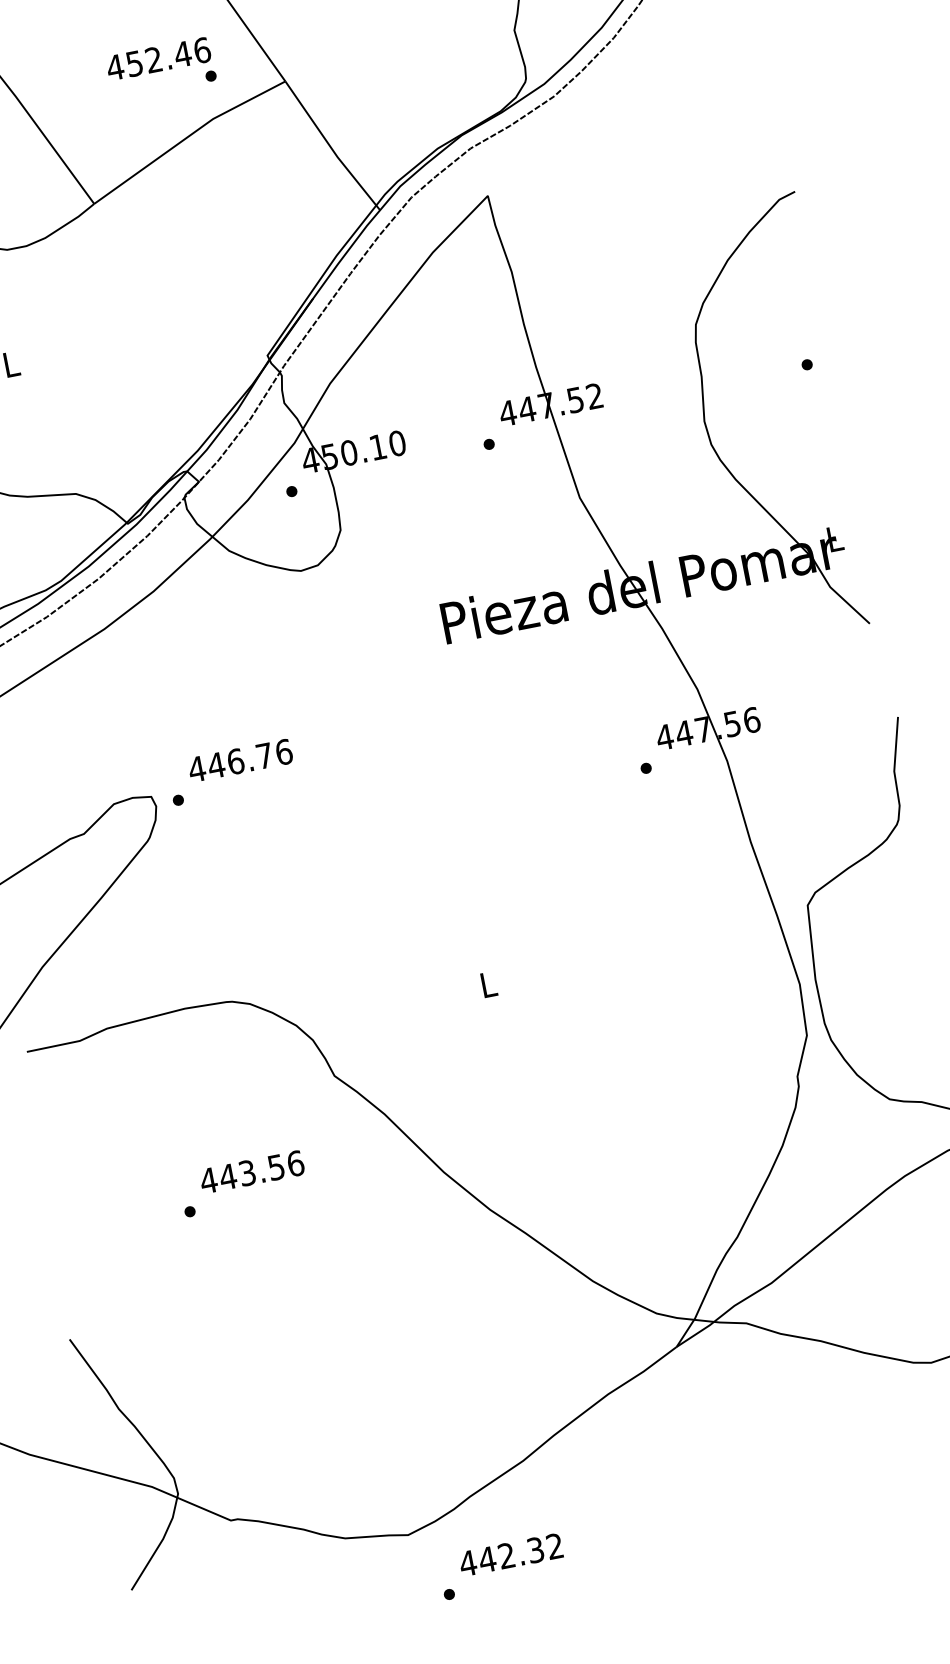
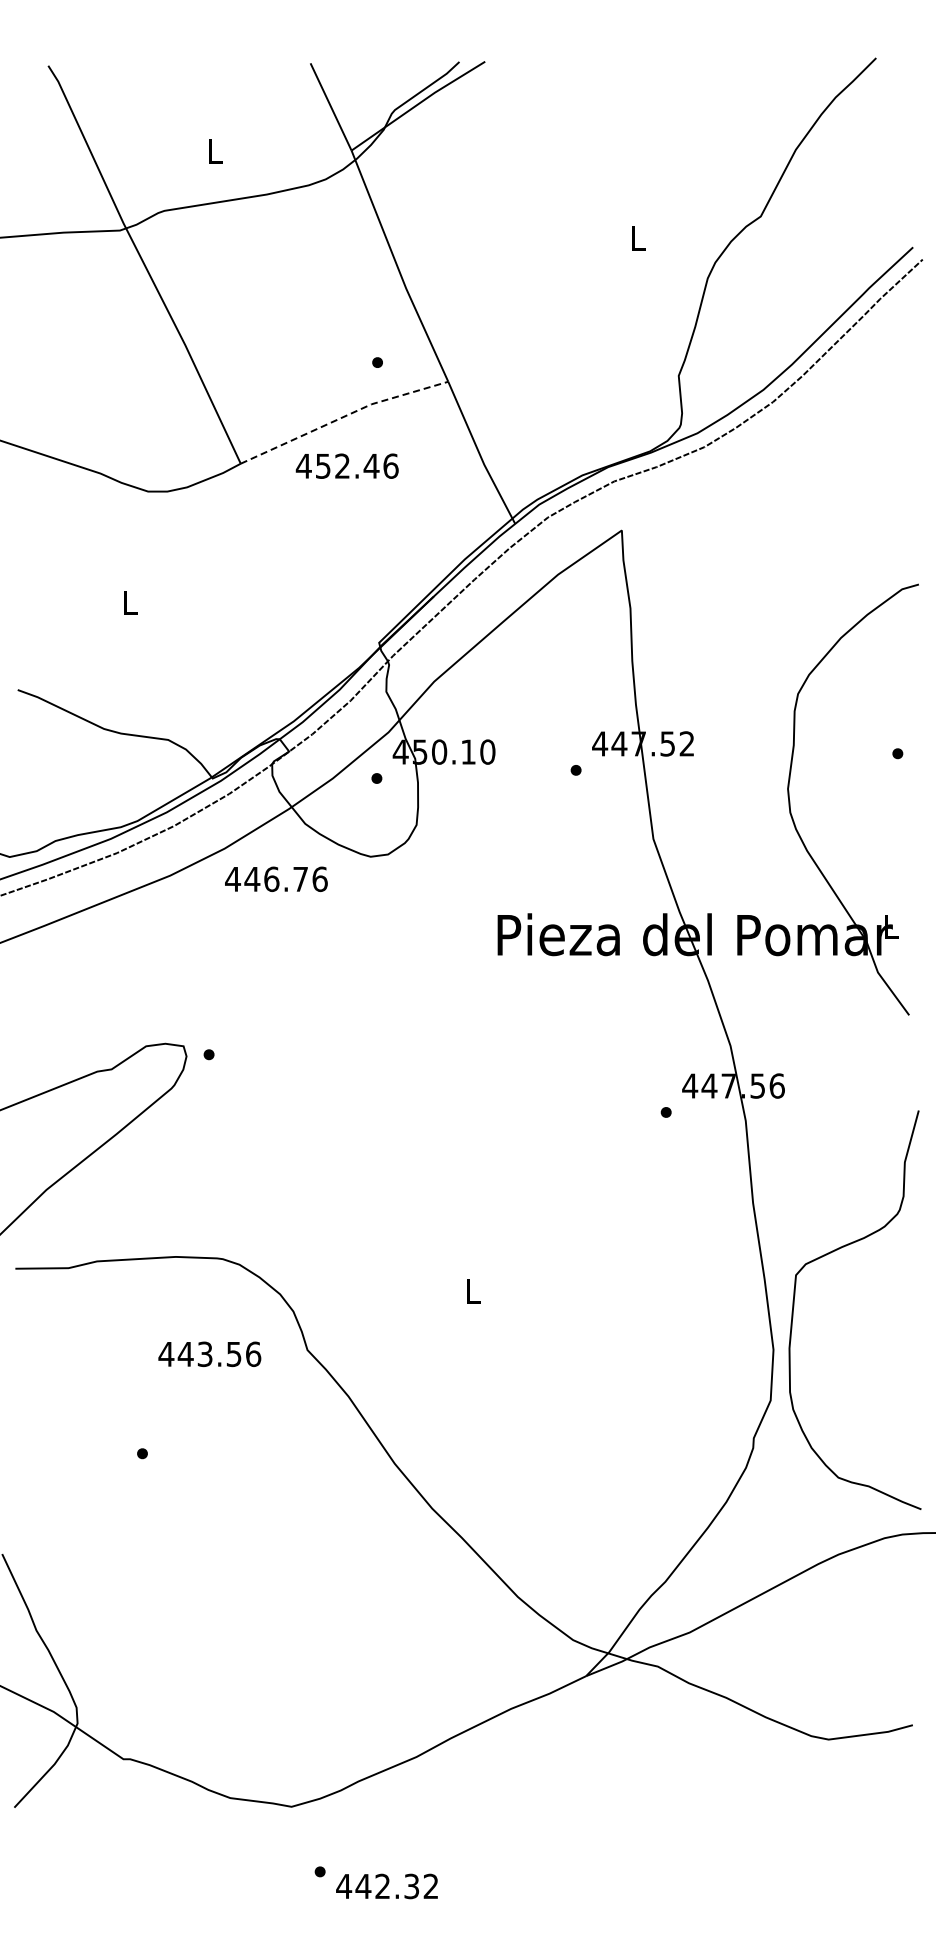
text: (157, 58) -> (346, 465), moved
line: (187, 137) -> (343, 417), solid -> dashed
text: (240, 759) -> (276, 878), moved
text: (251, 1172) -> (209, 1354), moved
text: (510, 1555) -> (386, 1886), moved

